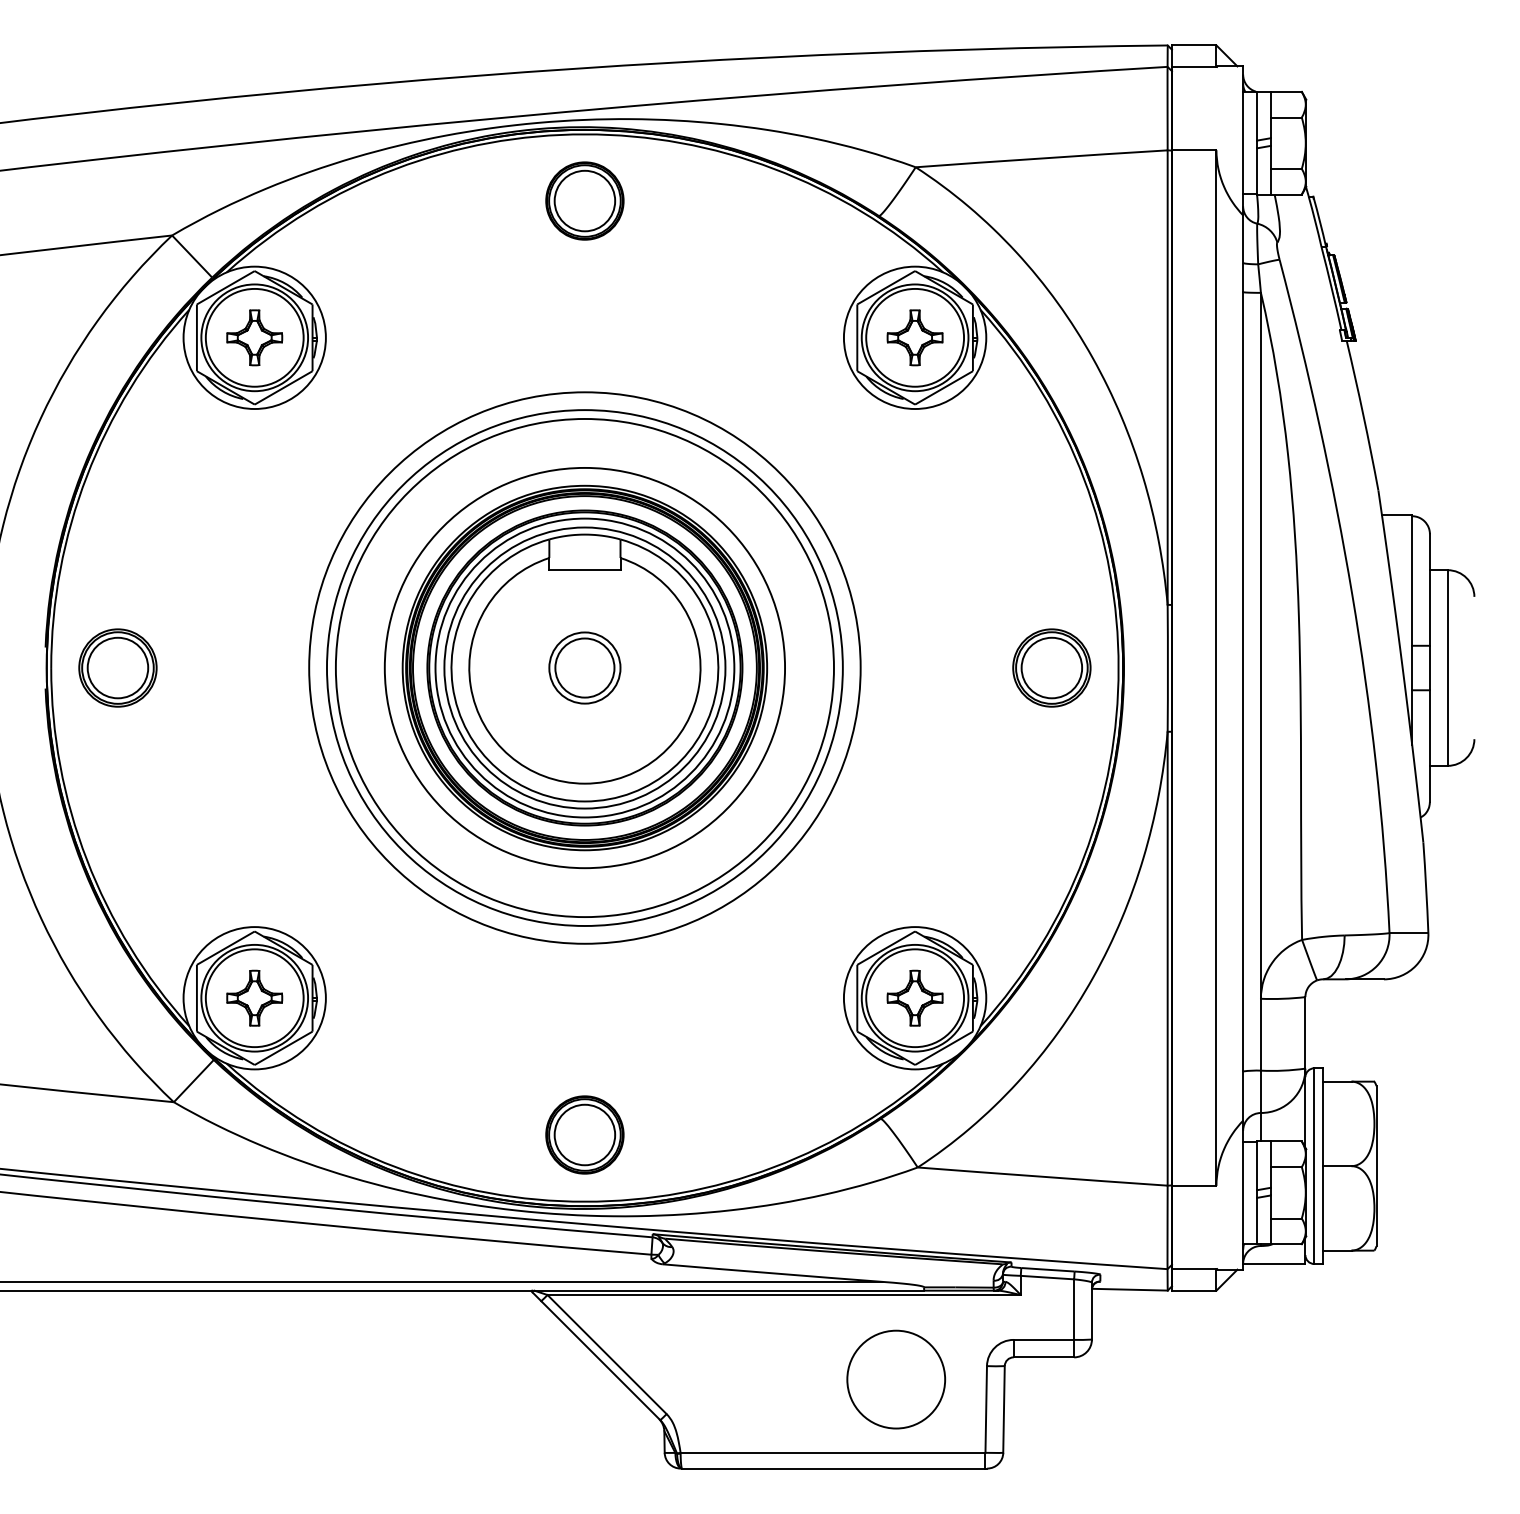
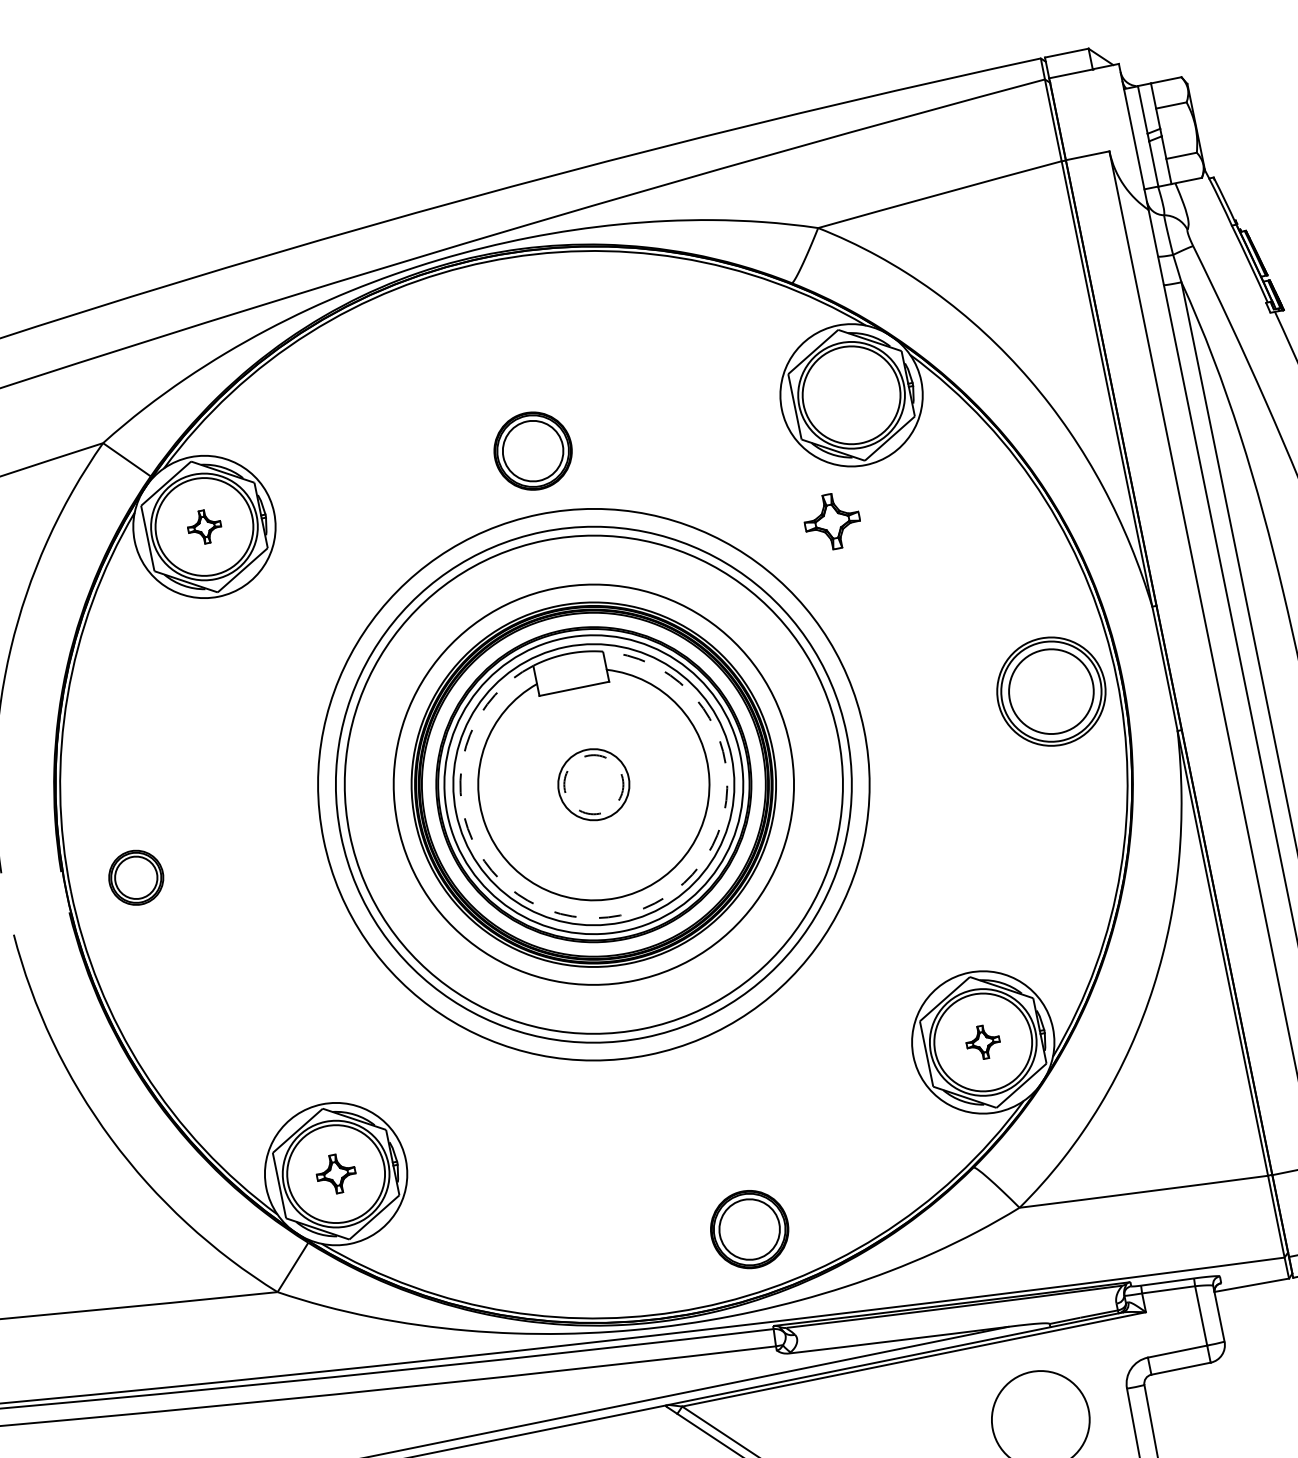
part: (584, 200) -> (532, 450), moved
part: (254, 337) -> (204, 526), size x0.6
part: (914, 337) -> (831, 521), moved
part: (117, 667) -> (135, 877), size x0.7
circle: (584, 667) -> (593, 784), solid -> dashed
part: (1051, 667) -> (1050, 691), size x1.4
arc: (584, 801) -> (620, 915), solid -> dashed
part: (254, 997) -> (335, 1173), size x0.7
part: (914, 997) -> (982, 1041), size x0.6
part: (584, 1134) -> (749, 1229), moved

